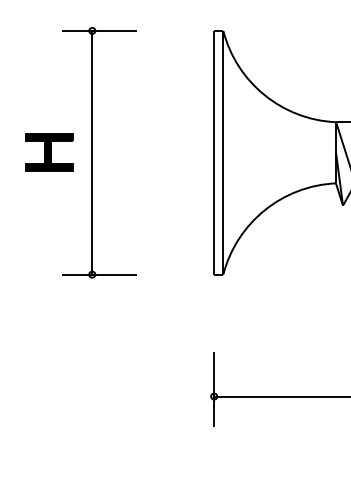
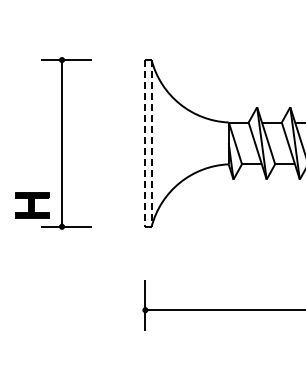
part: (49, 152) -> (32, 205), moved
line: (214, 152) -> (145, 143), solid -> dashed
line: (223, 152) -> (151, 143), solid -> dashed

